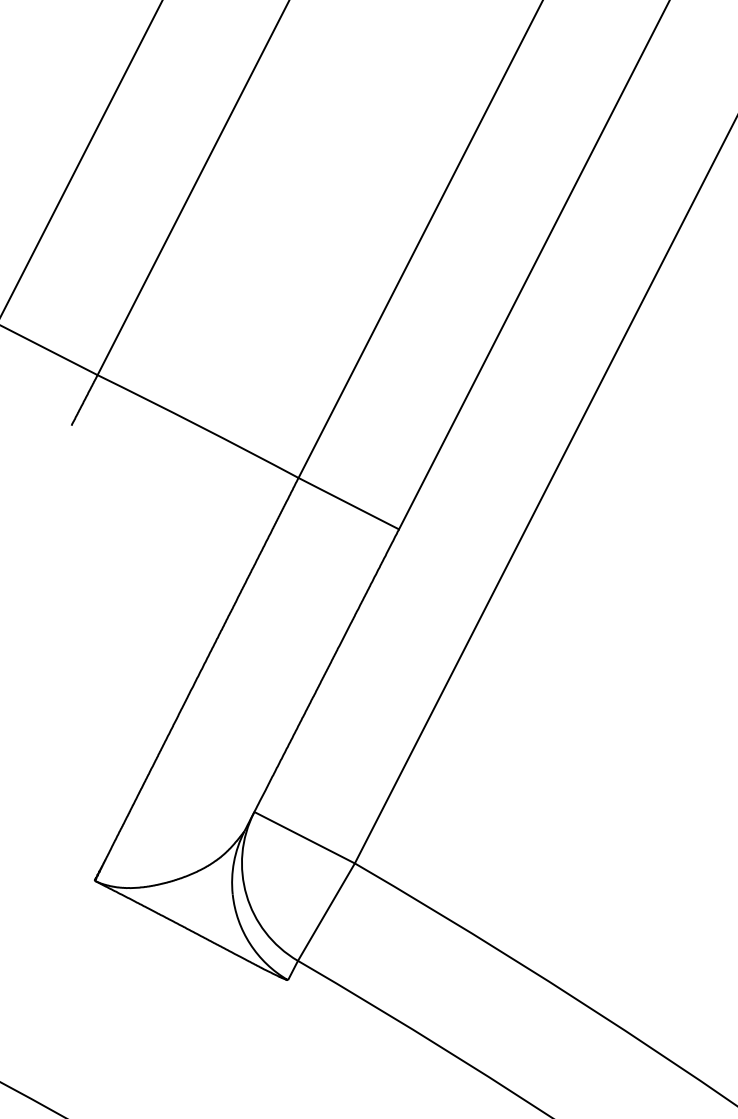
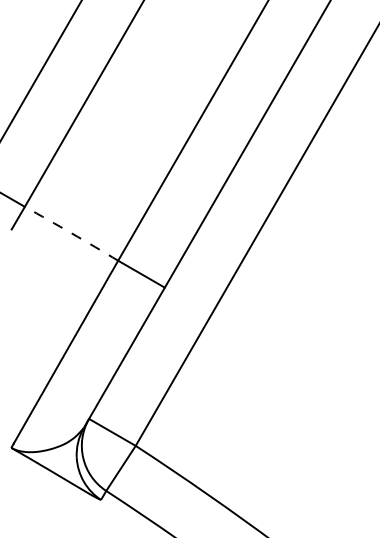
arc: (197, 425) -> (71, 233), solid -> dashed

